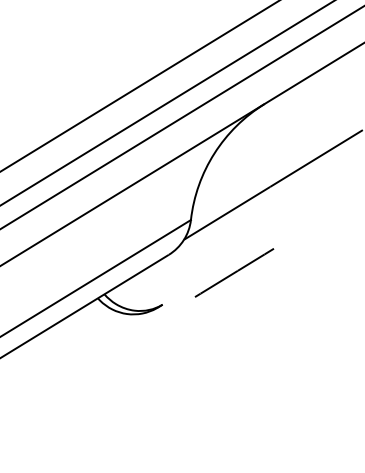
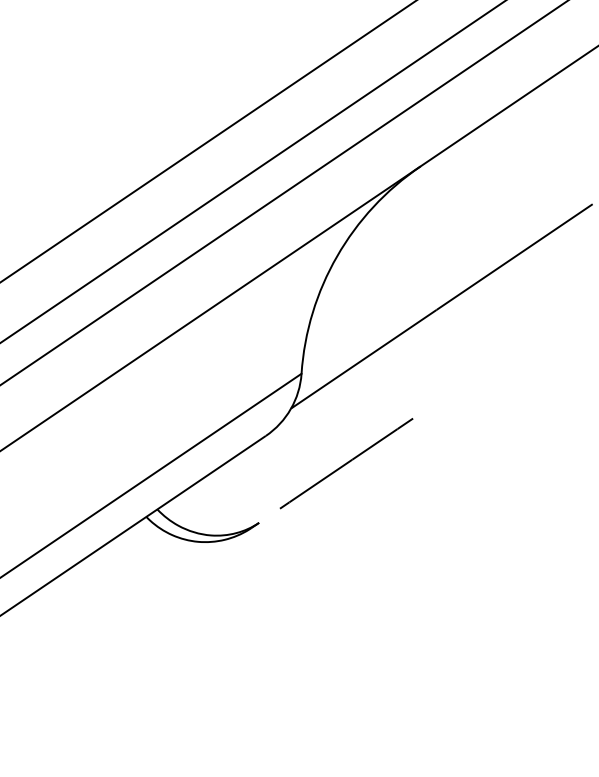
line: (234, 272) -> (346, 462), moved

